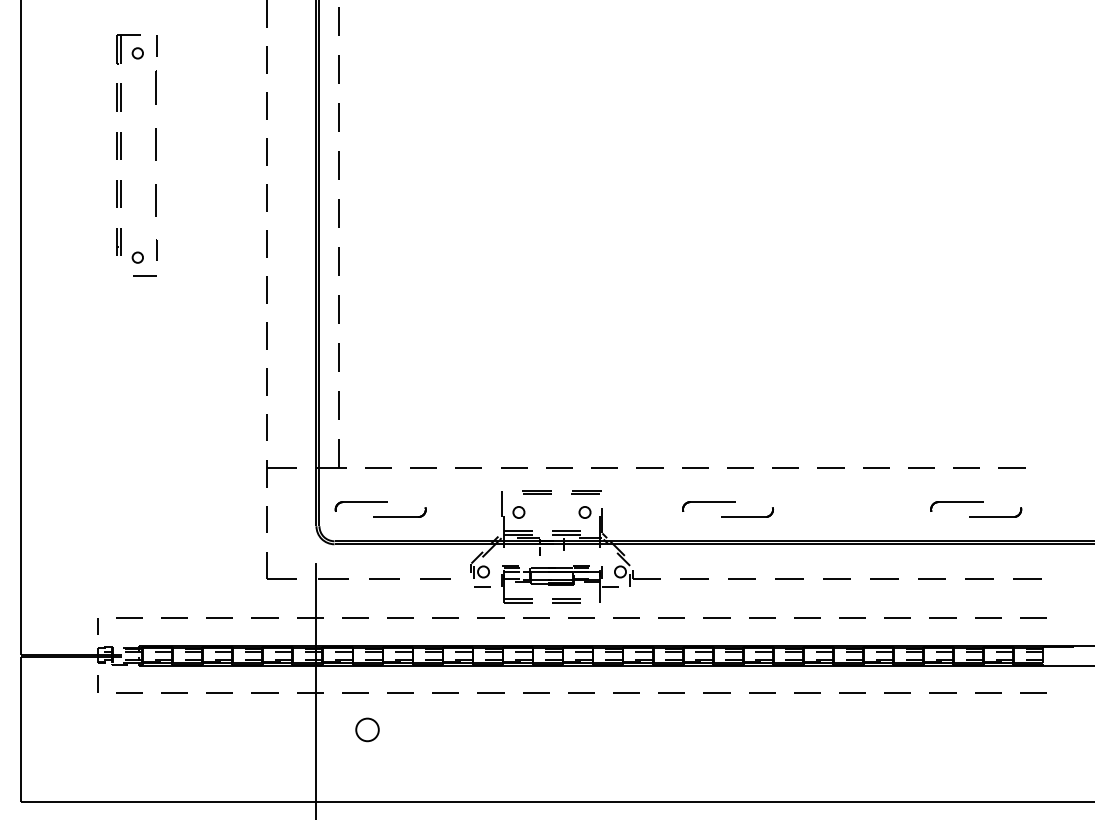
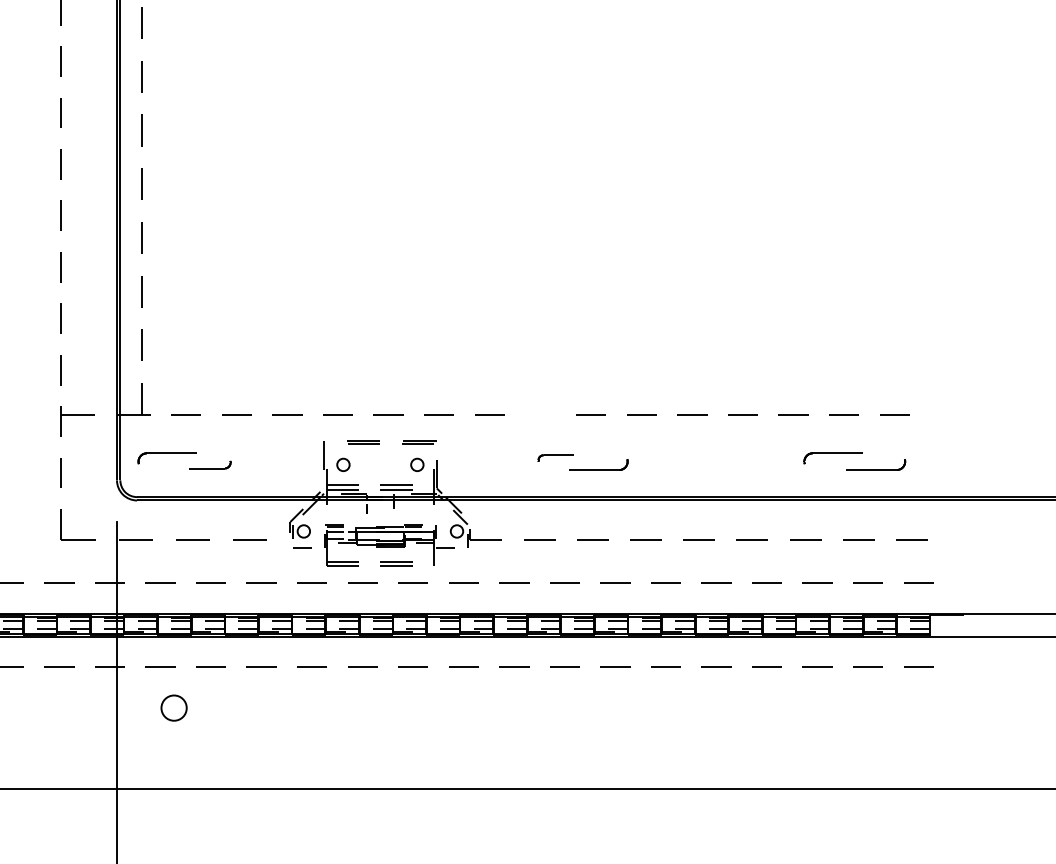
line: (695, 467) -> (540, 414), removed
part: (708, 506) -> (555, 458), size x0.6
part: (399, 512) -> (209, 464), size x0.7

